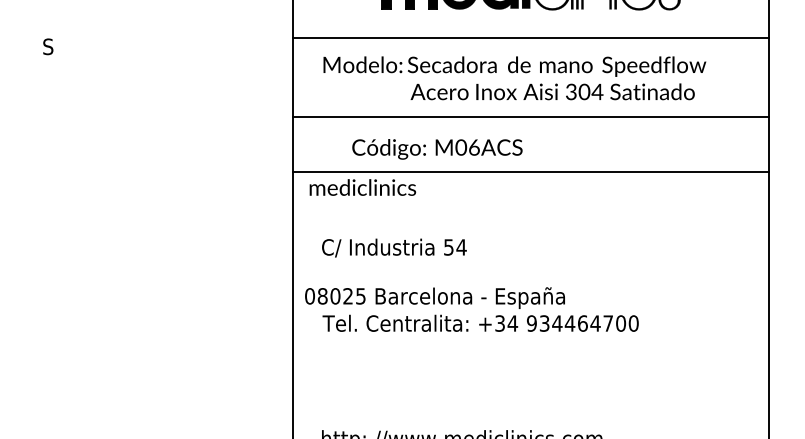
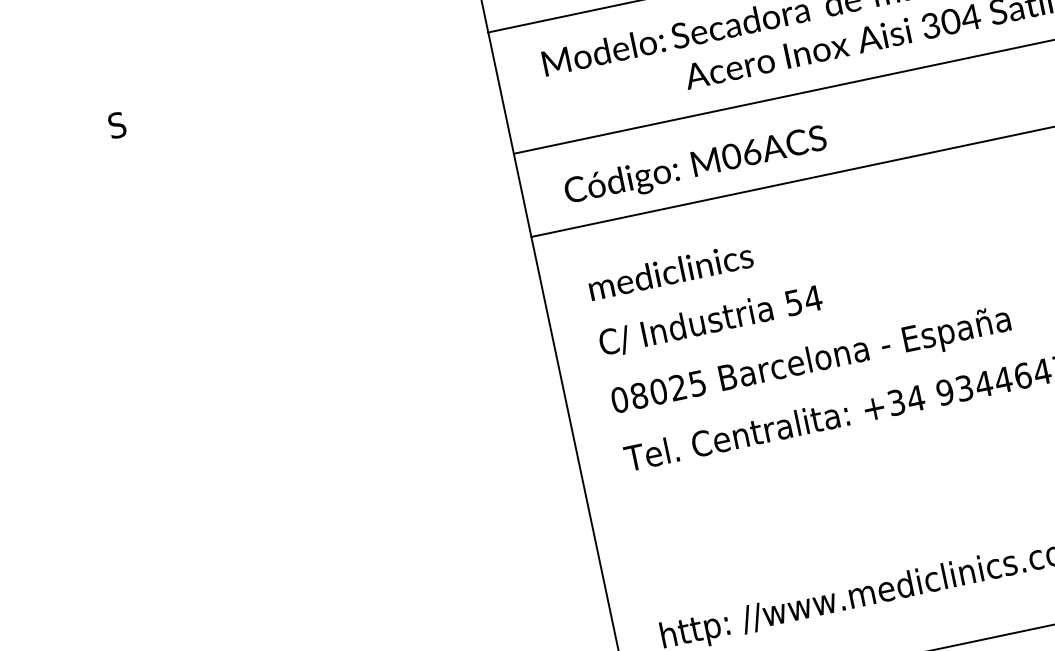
text: (437, 149) -> (695, 167), moved
text: (362, 187) -> (670, 271), moved
text: (434, 297) -> (810, 361), moved

